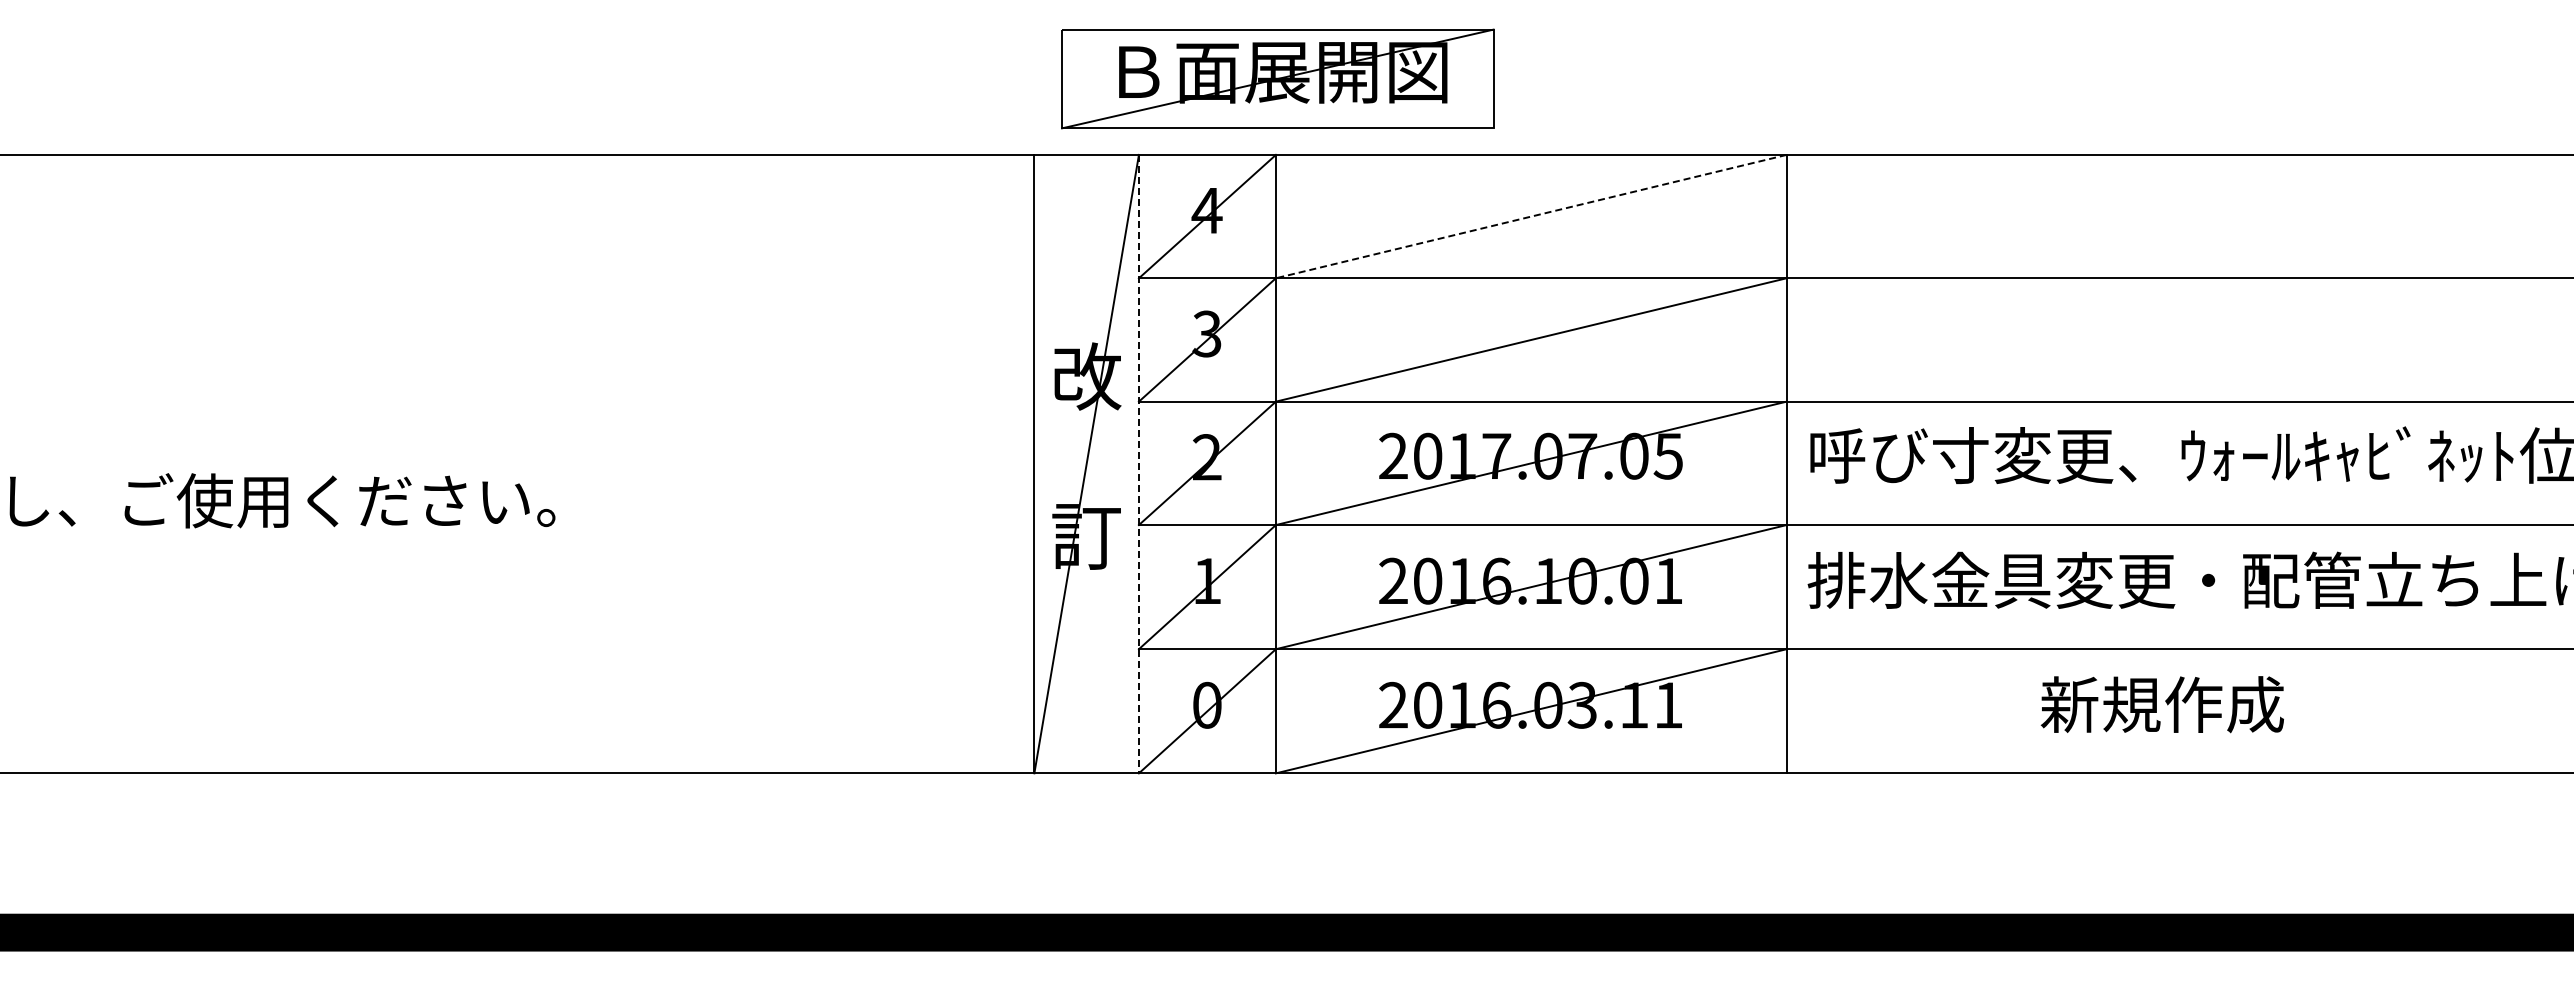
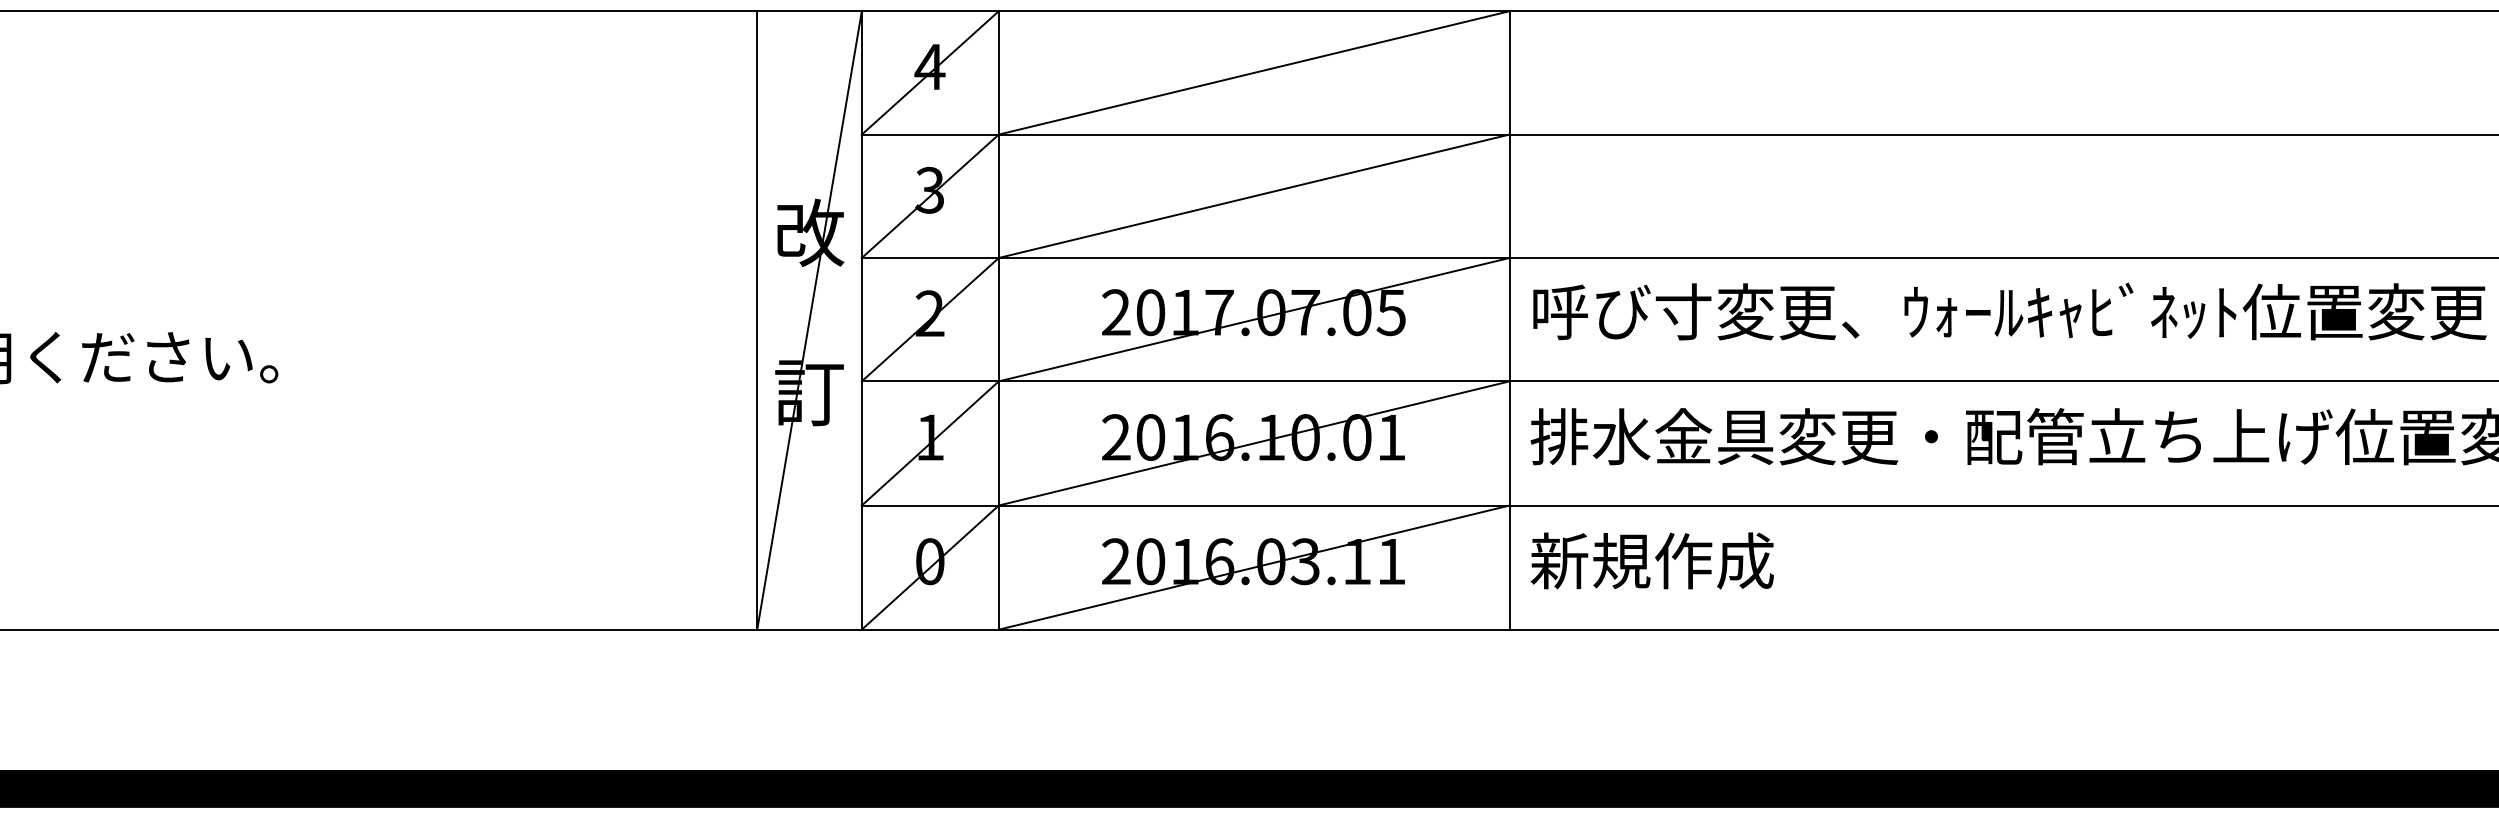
line: (1531, 216) -> (1254, 72), dashed -> solid
line: (1138, 464) -> (861, 320), dashed -> solid
text: (2161, 704) -> (1651, 560), moved

